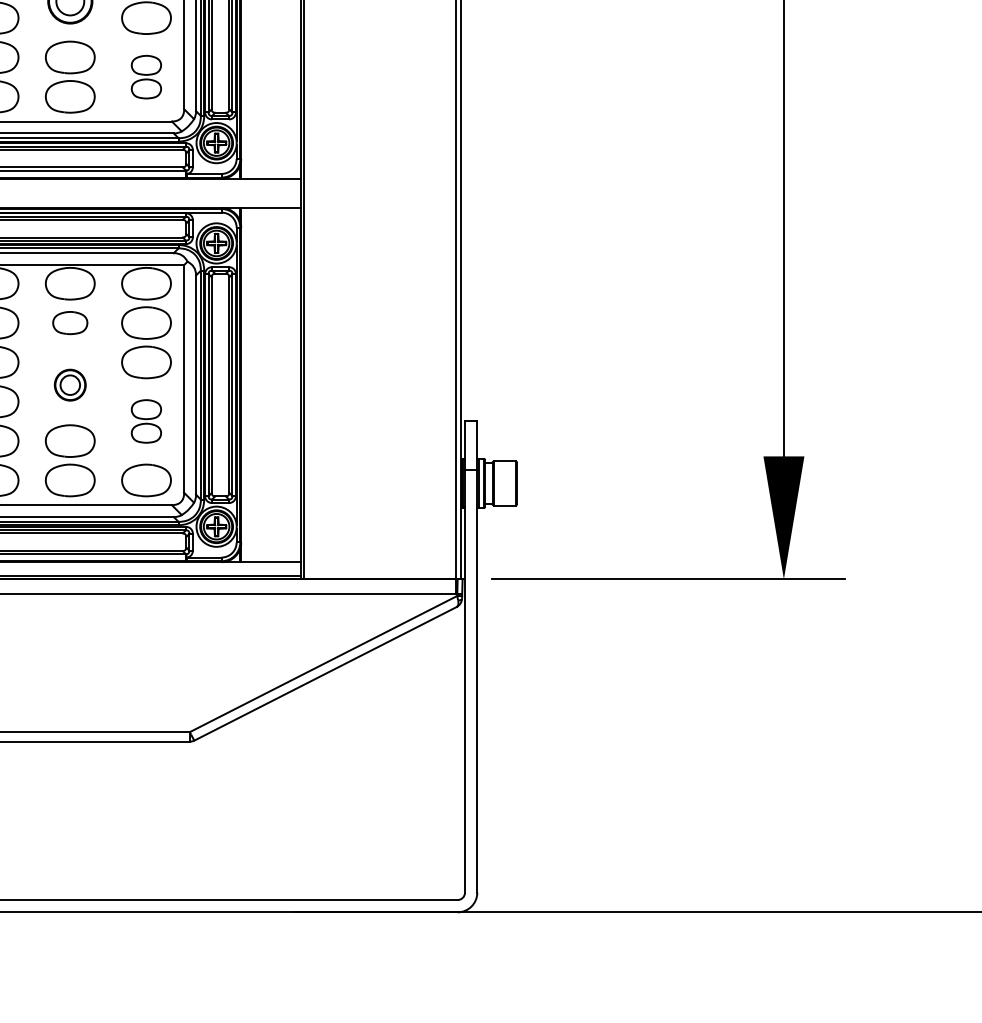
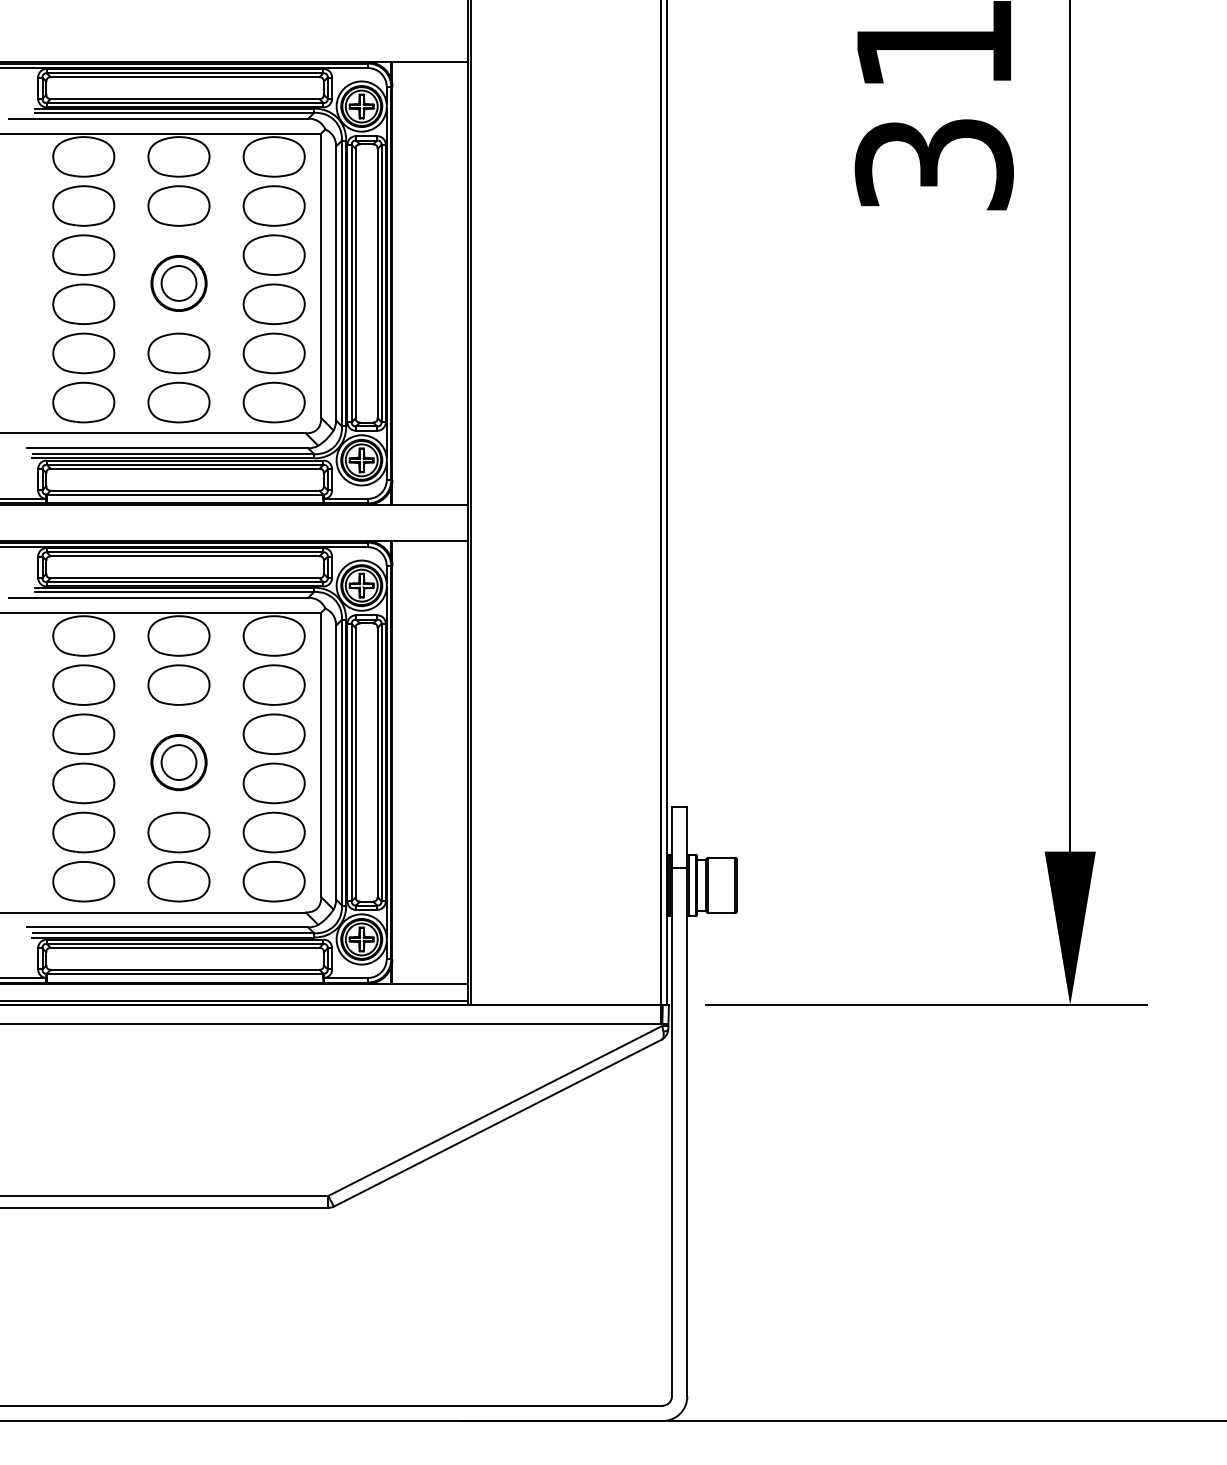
part: (145, 76) -> (273, 377), size x1.67
part: (69, 322) -> (178, 684), size x1.43
part: (69, 385) -> (178, 762), size x1.43
part: (145, 421) -> (273, 807), size x1.67

